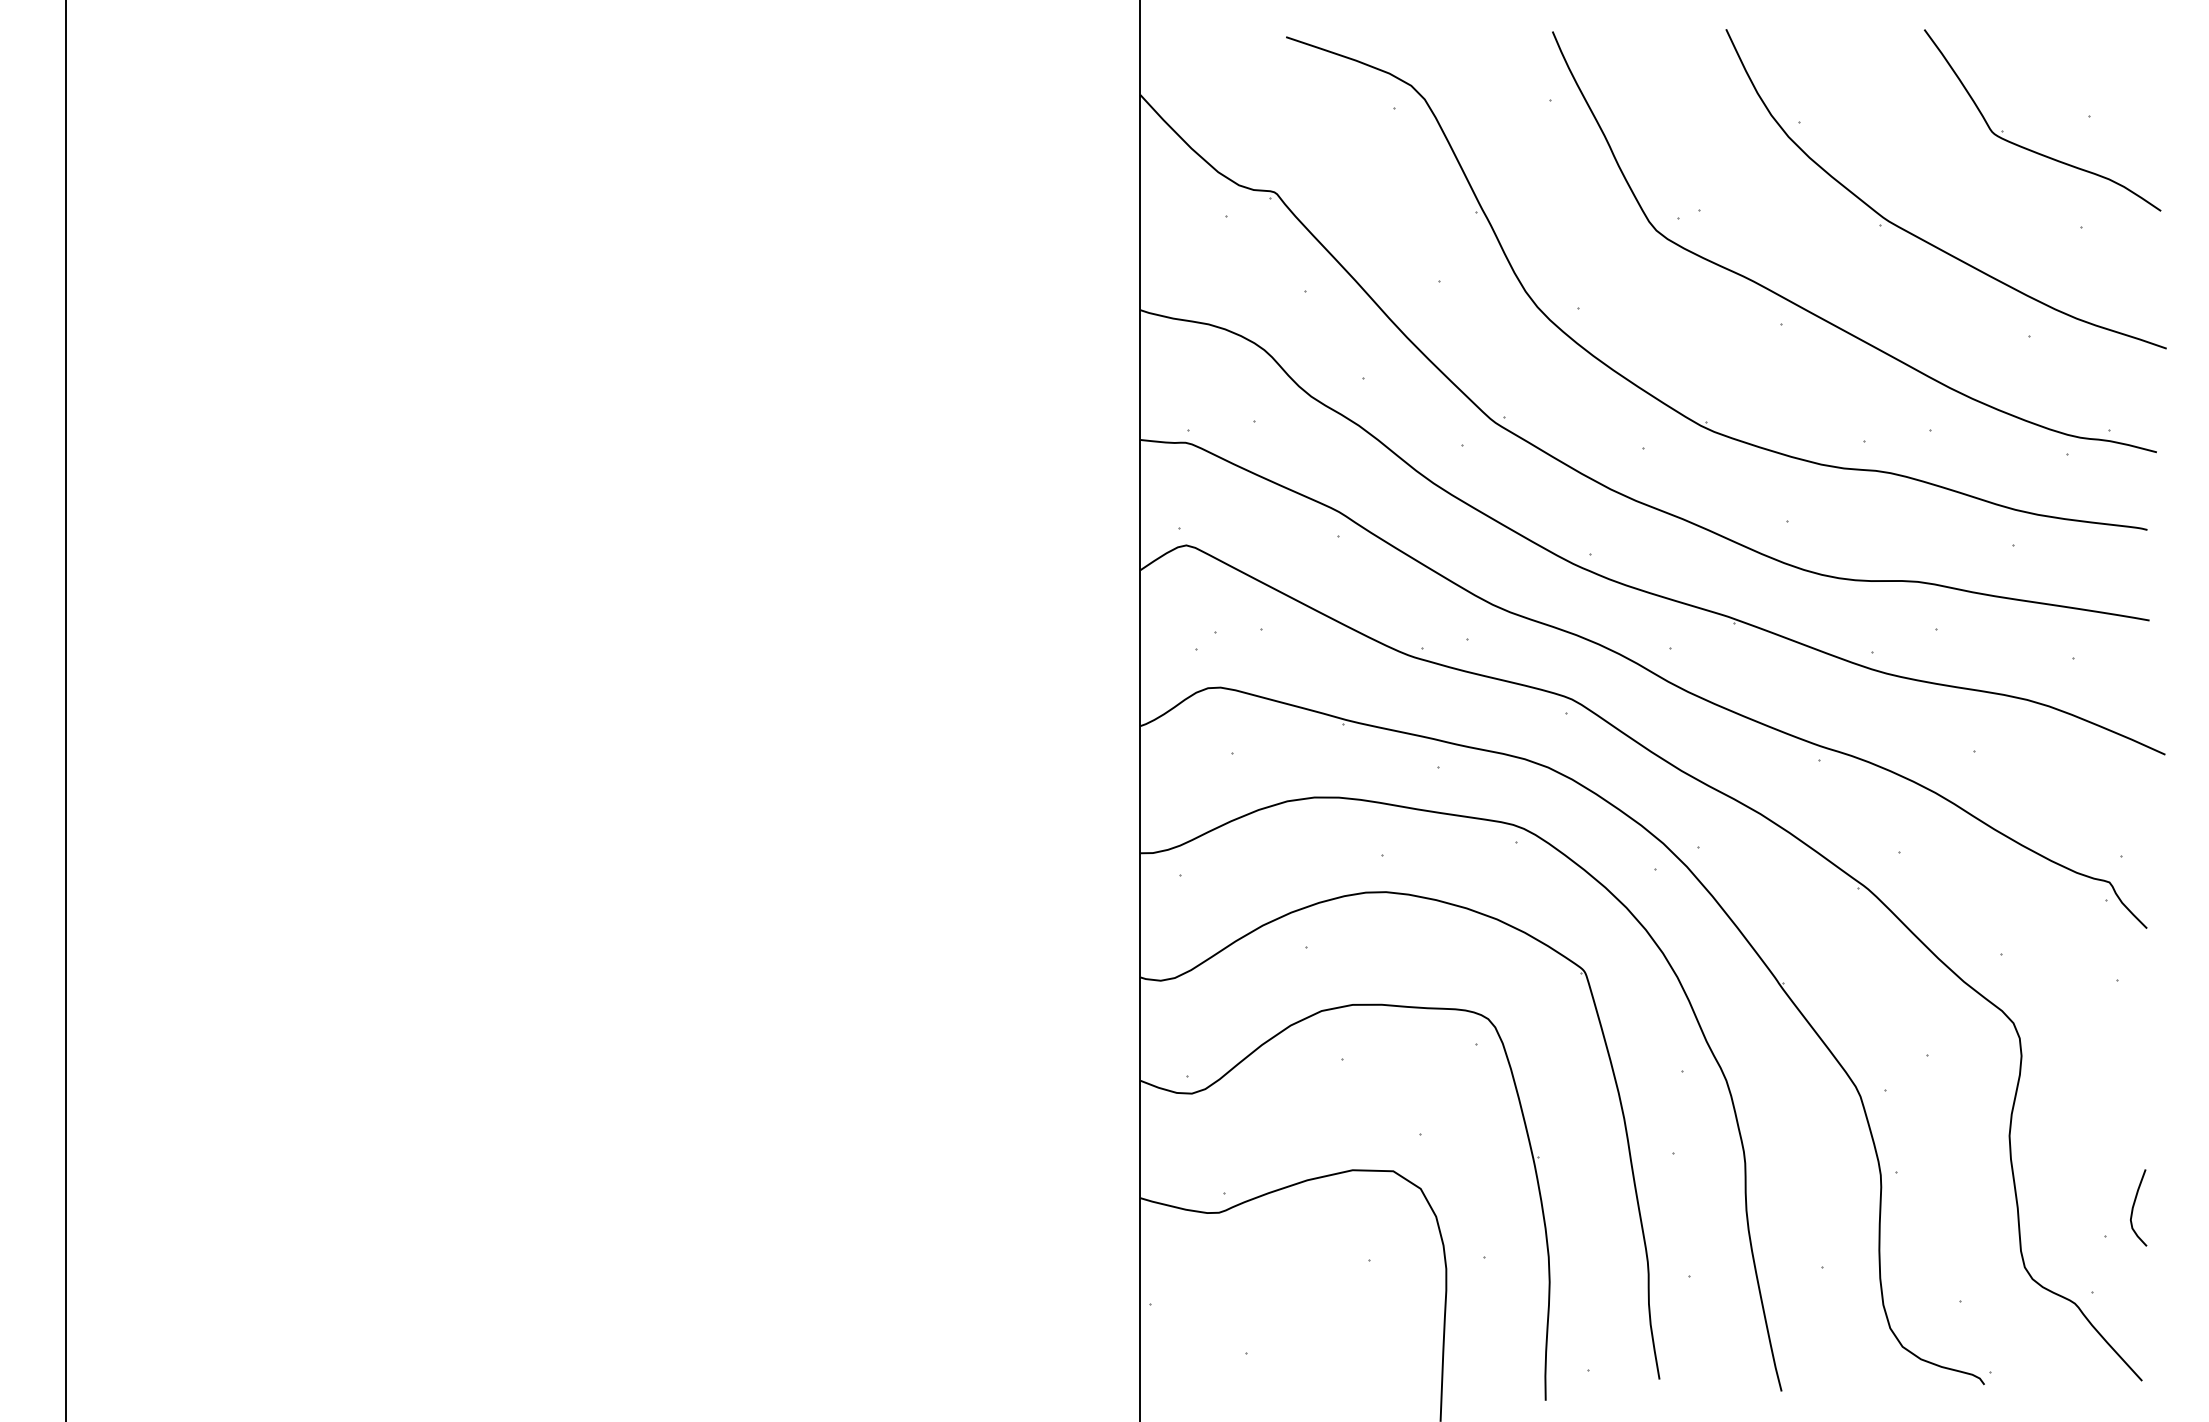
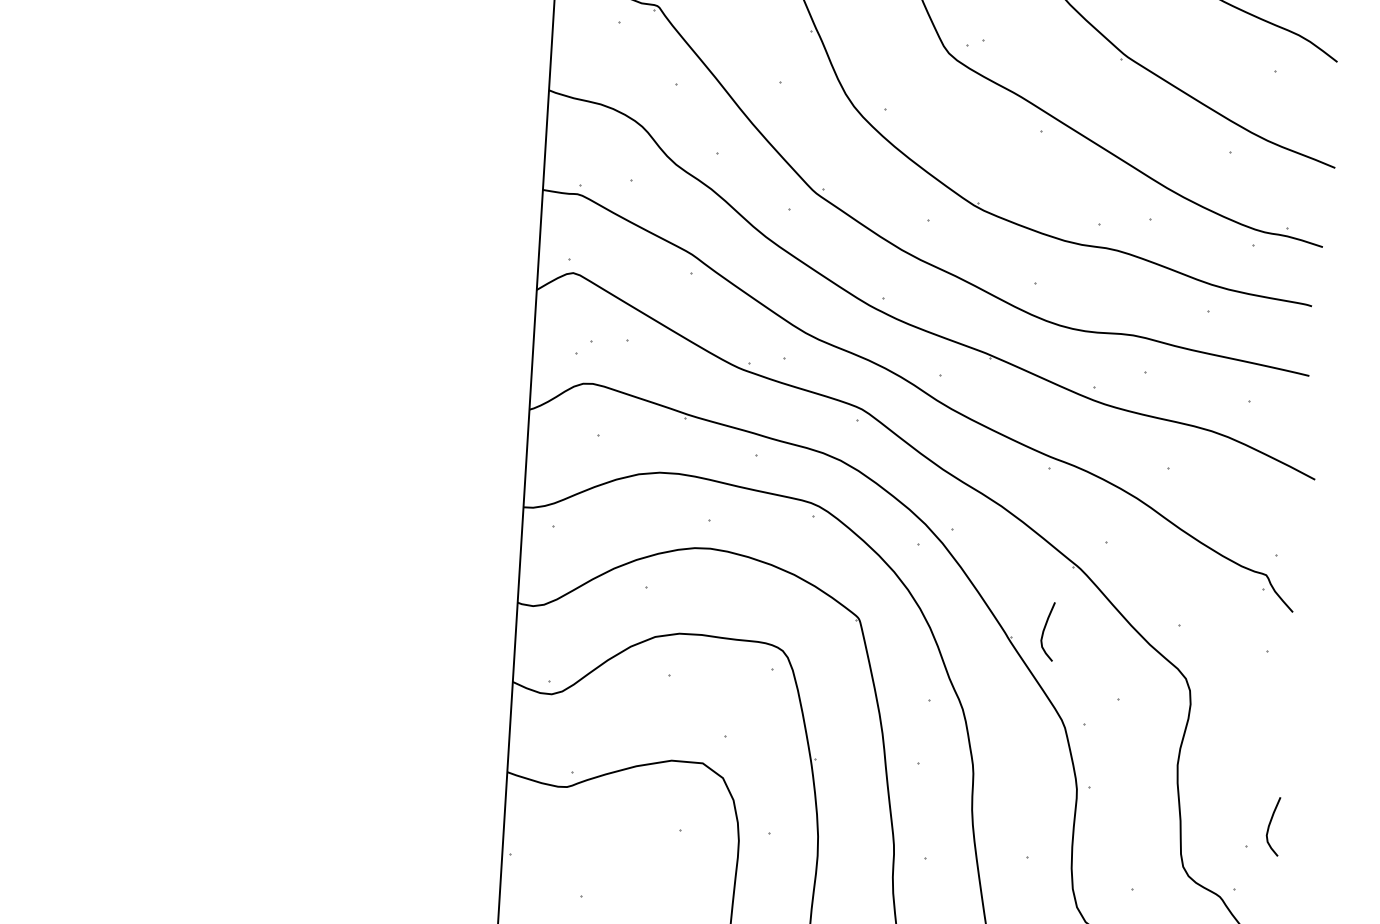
curve: (1826, 971) -> (1044, 630), added

